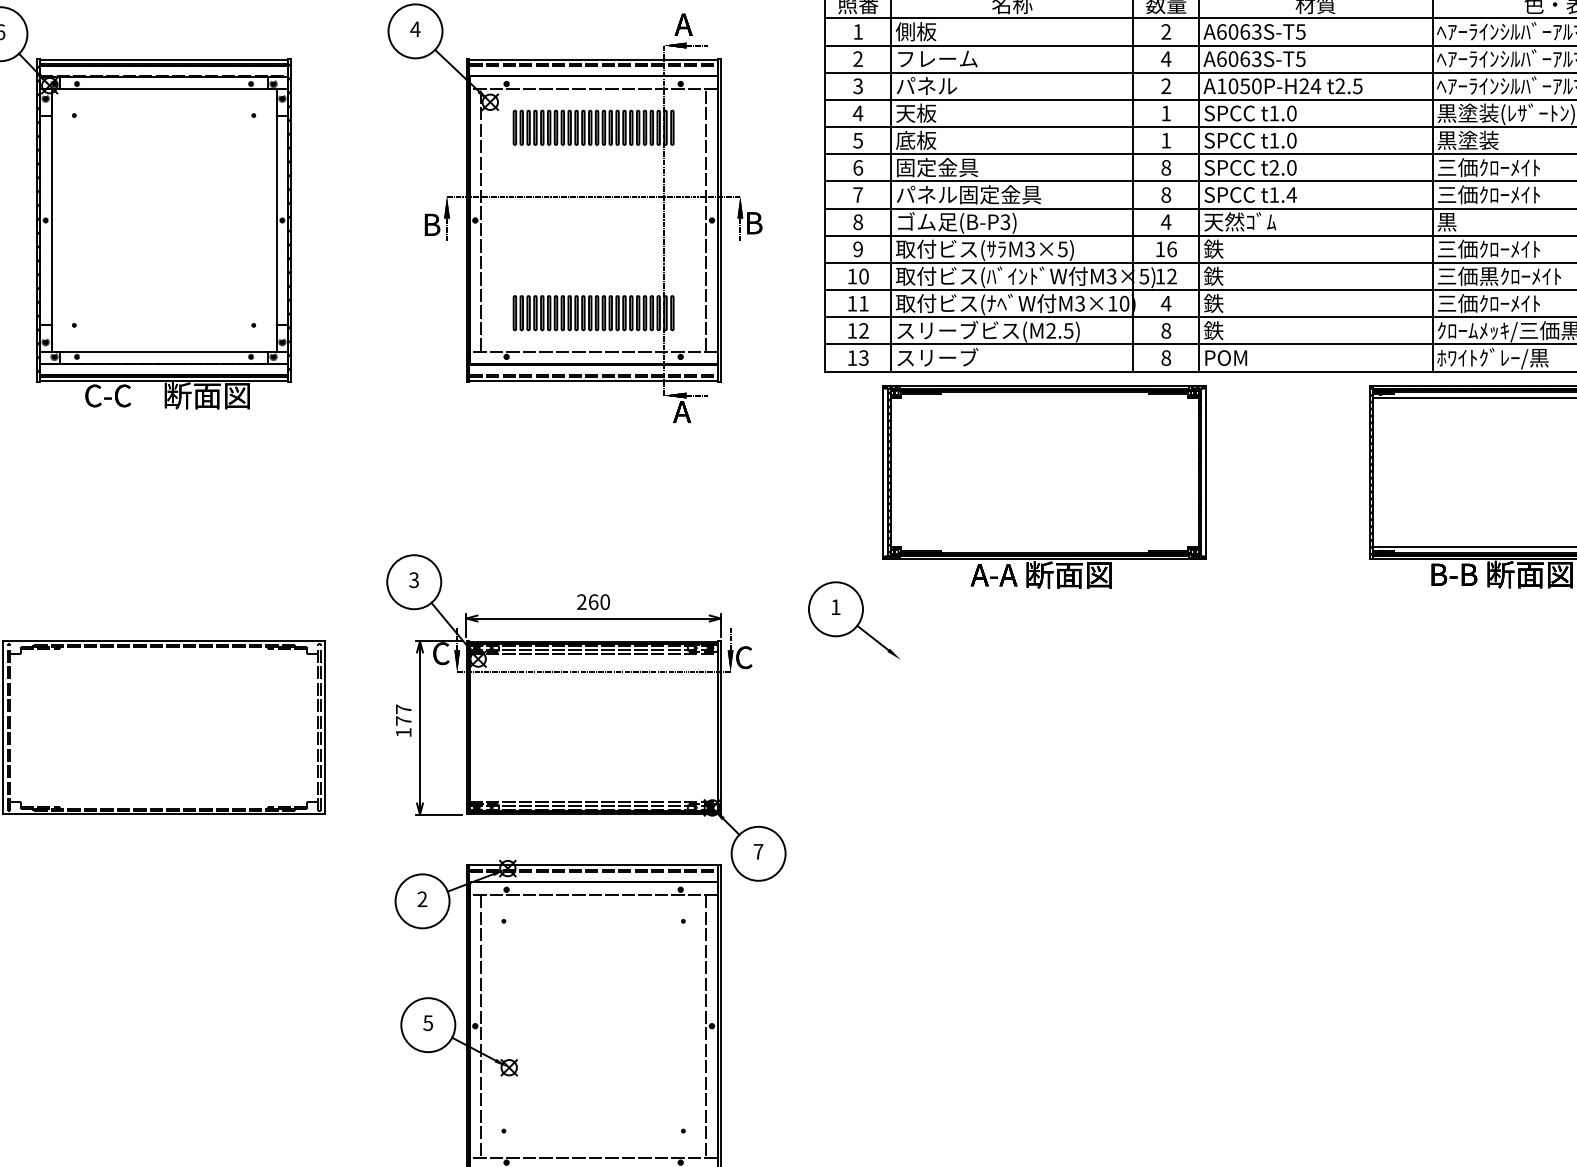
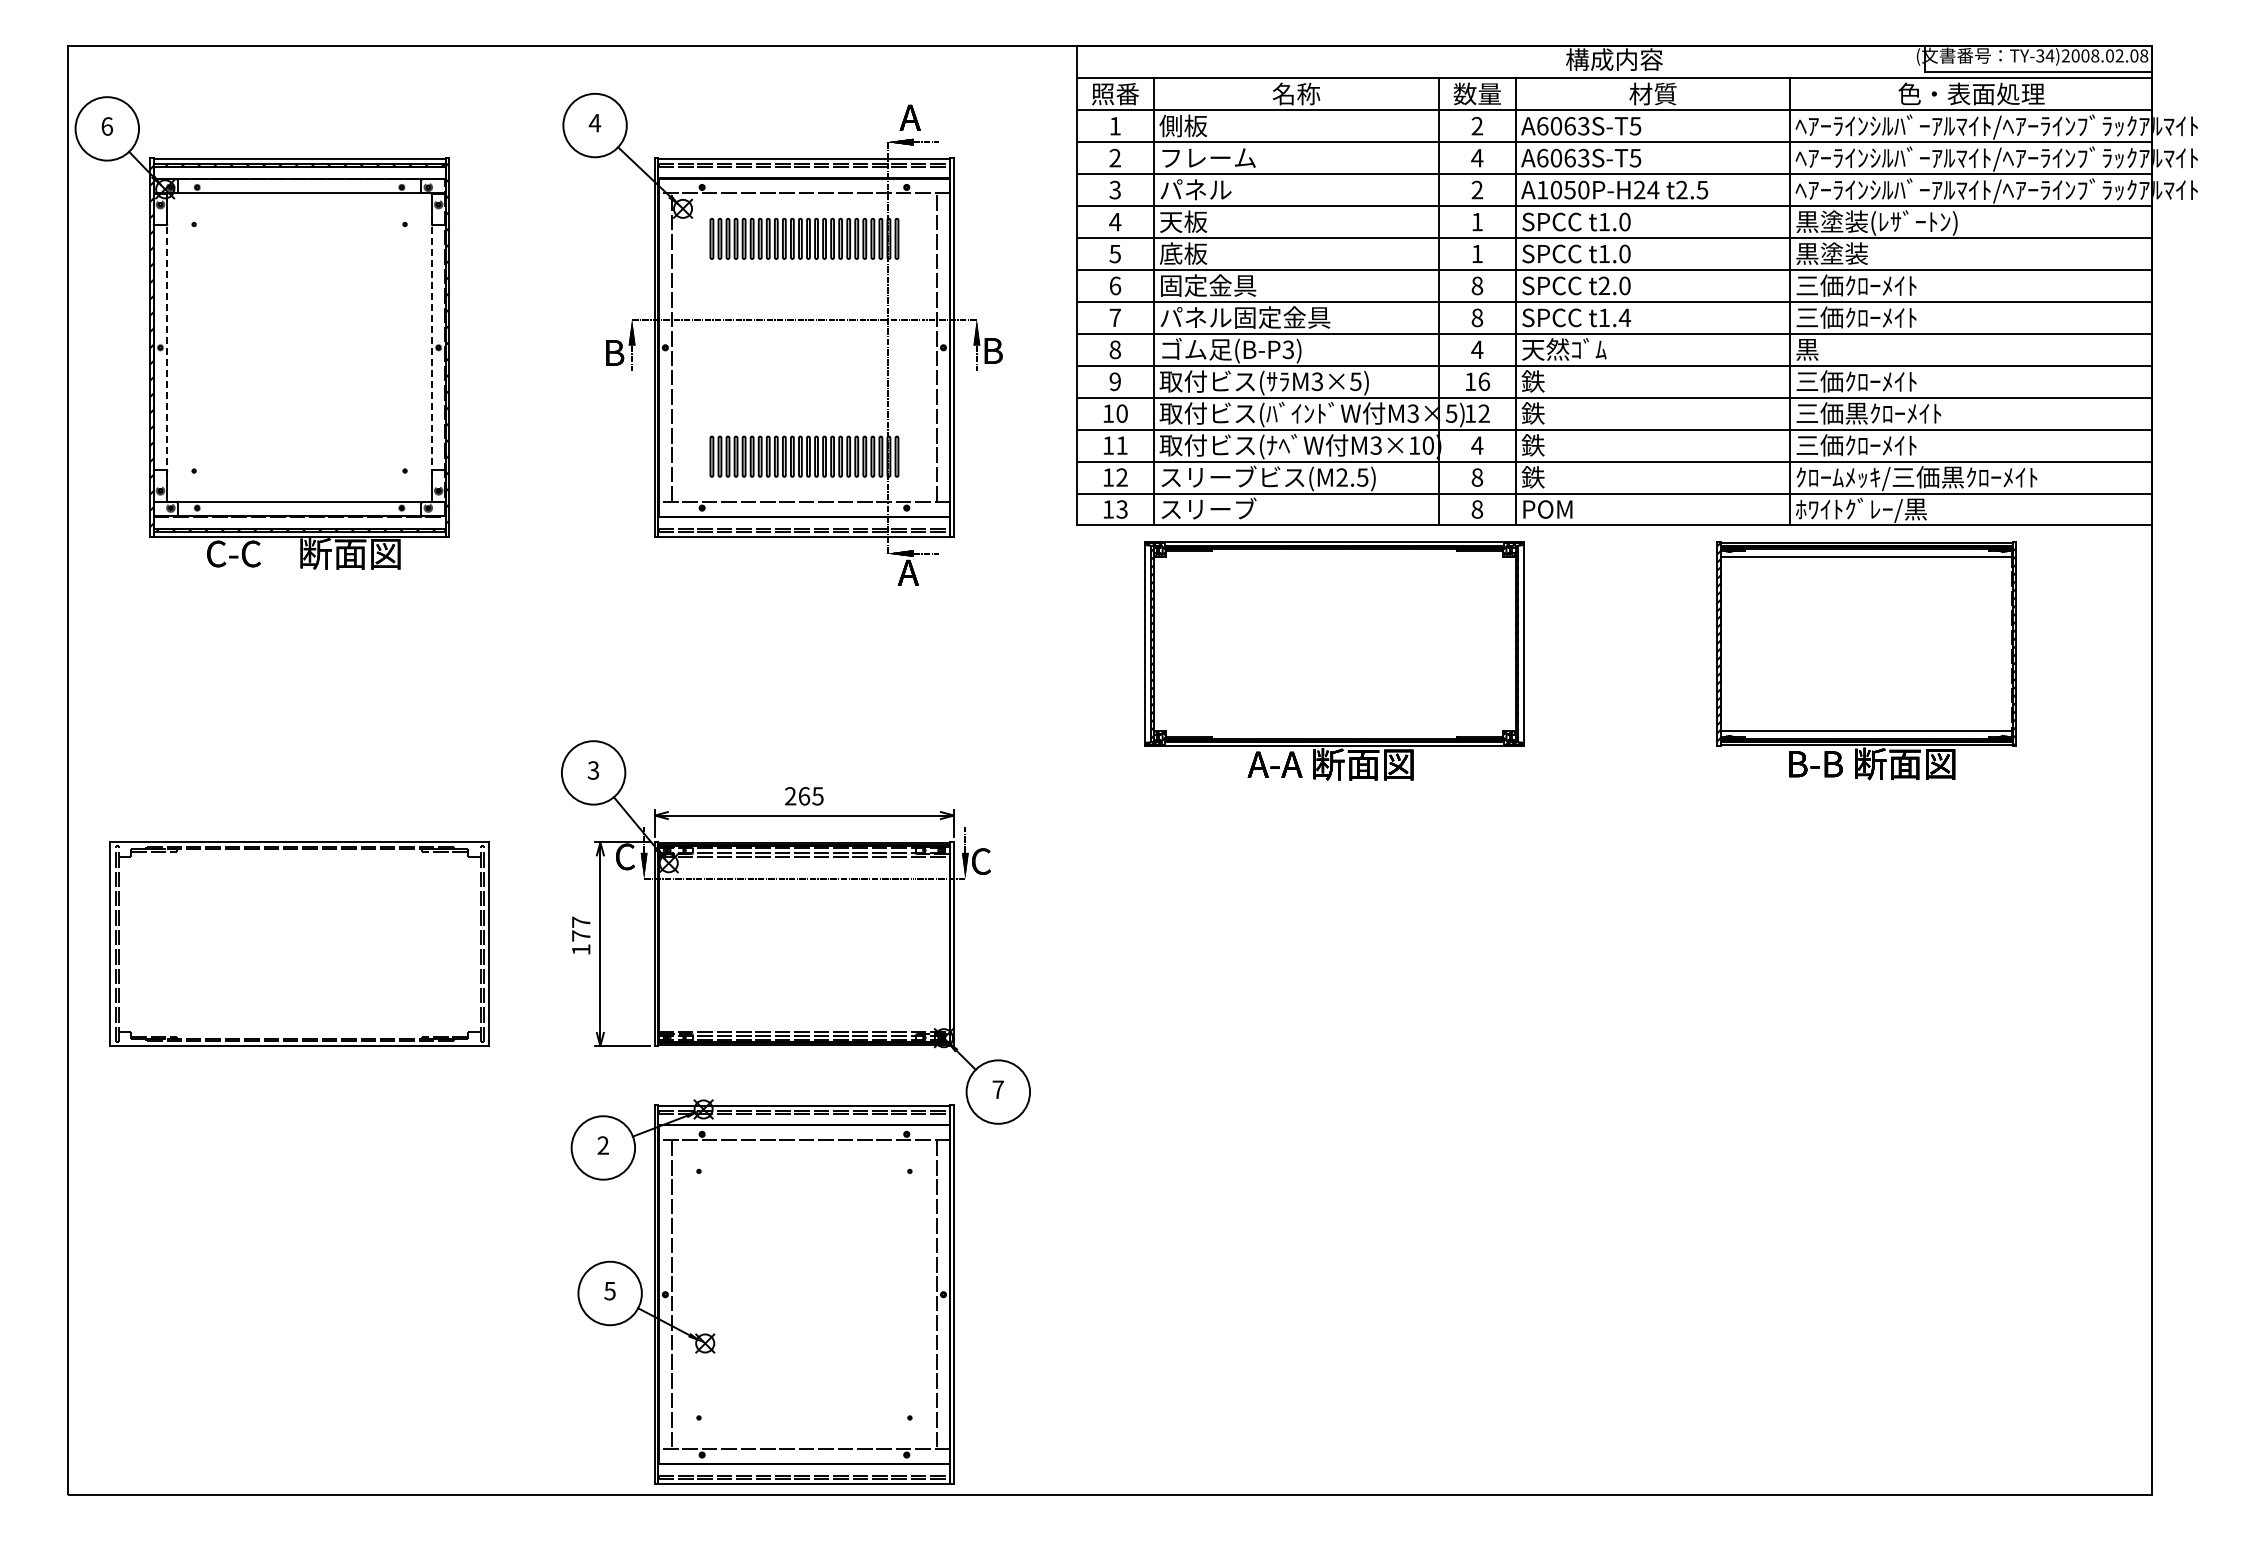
line: (51, 221) -> (167, 348), solid -> dashed
line: (276, 221) -> (431, 348), solid -> dashed
text: (604, 602) -> (817, 796), 260 -> 265
part: (854, 620) -> (1110, 817), removed

